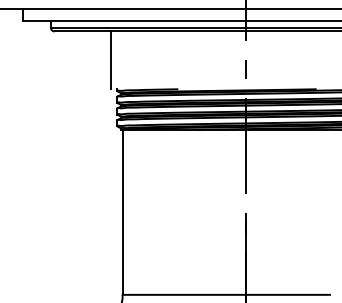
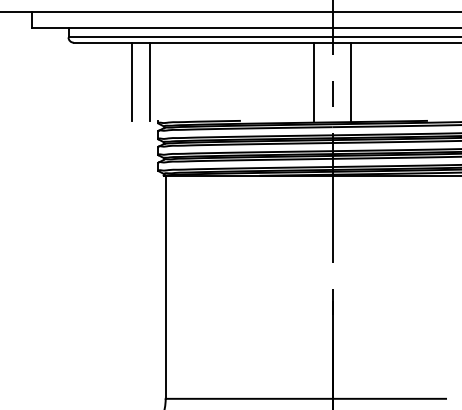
line: (97, 60) -> (131, 81), added
line: (232, 60) -> (314, 81), added
line: (259, 60) -> (350, 81), added

